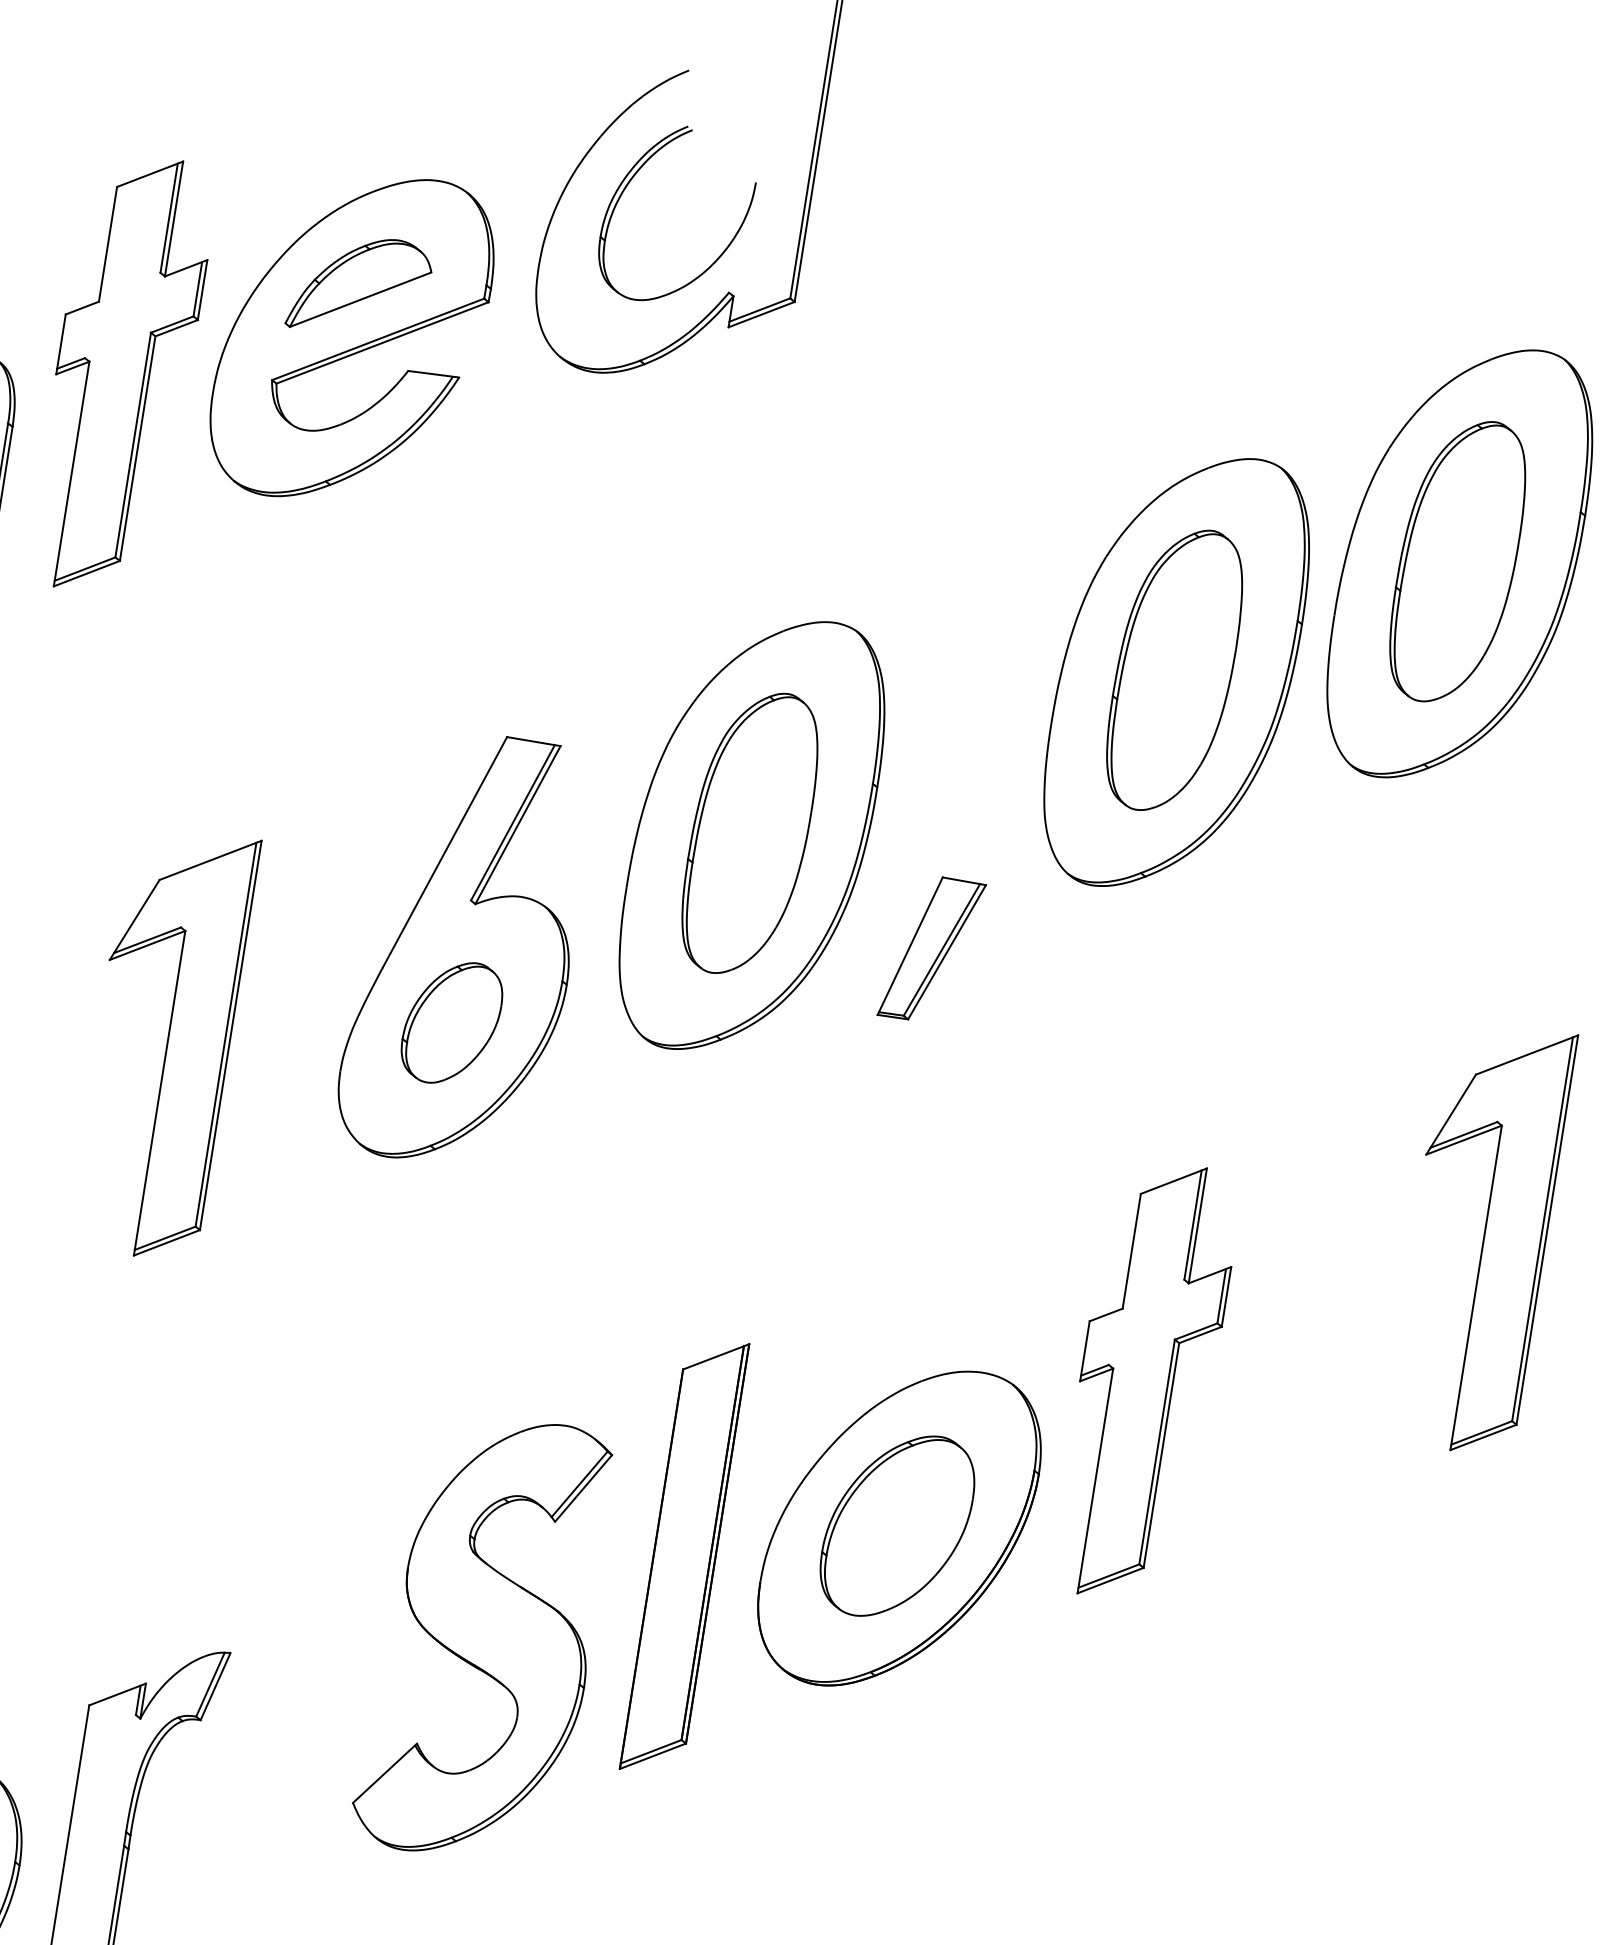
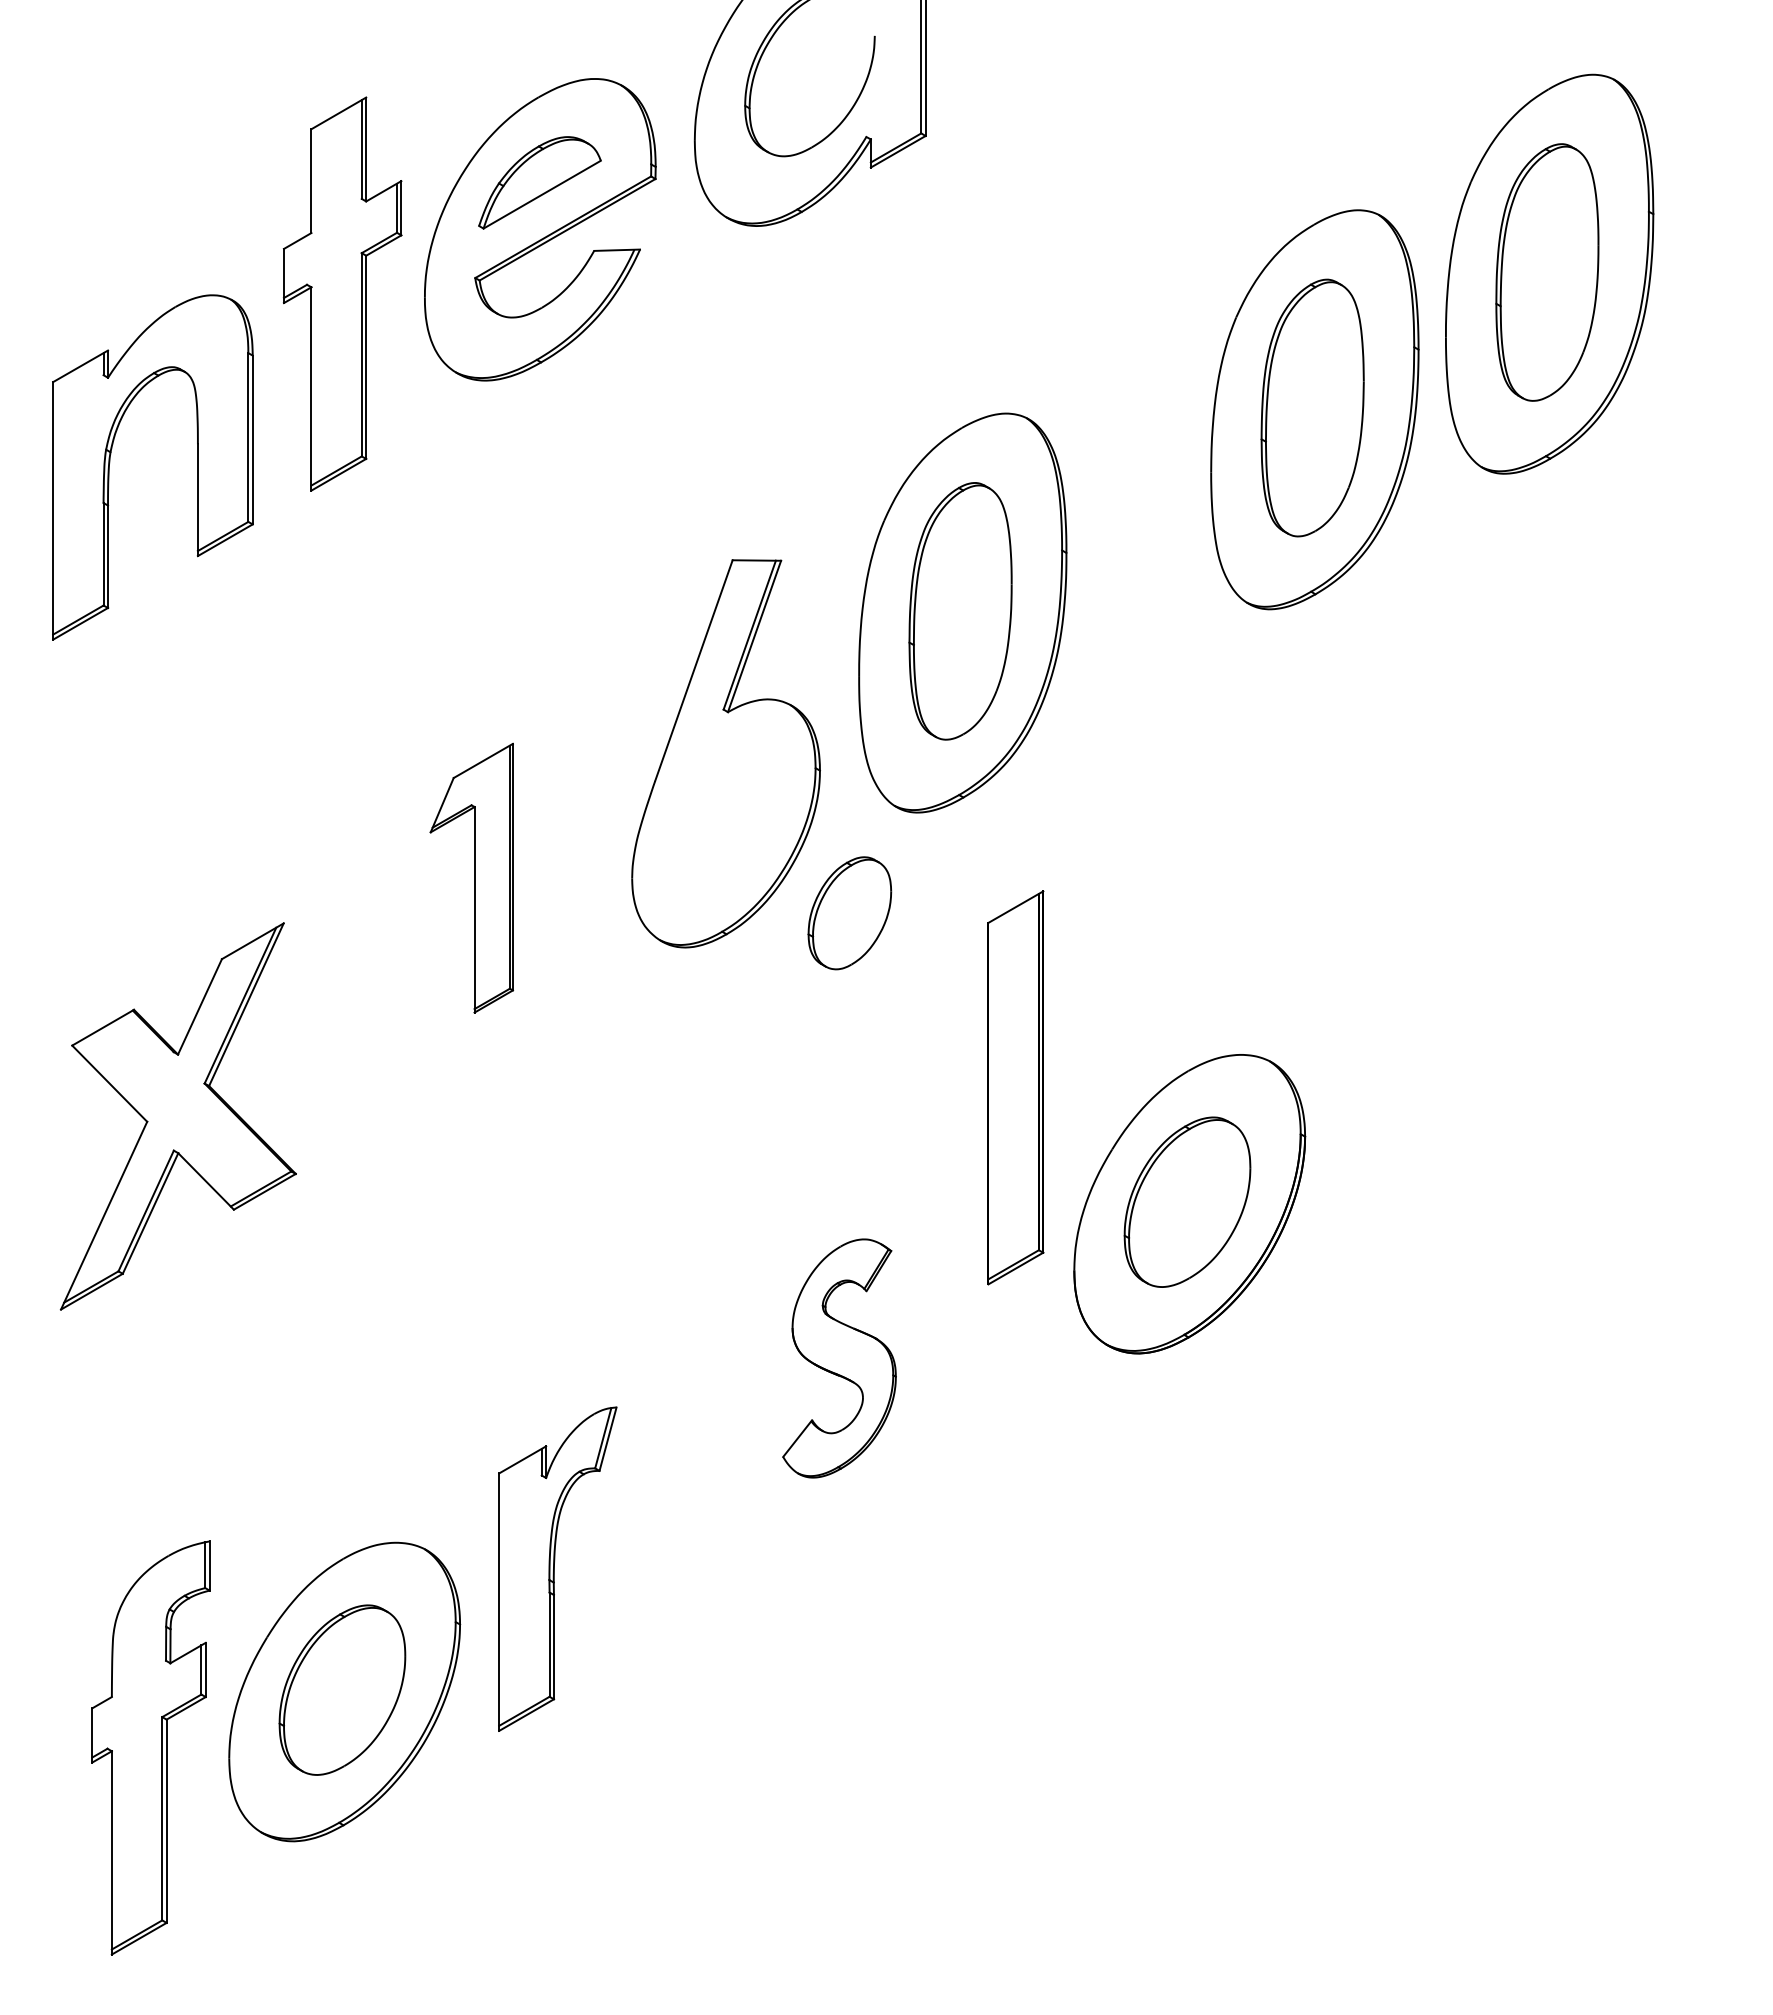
part: (932, 949) -> (1137, 688), removed
part: (451, 1023) -> (849, 913), moved
part: (162, 1043) -> (471, 878), size x0.7
part: (1479, 1236) -> (1660, 865), removed
part: (1145, 1381) -> (1386, 1039), removed
part: (684, 1556) -> (1015, 1087), moved
part: (485, 1637) -> (839, 1358), size x0.6

